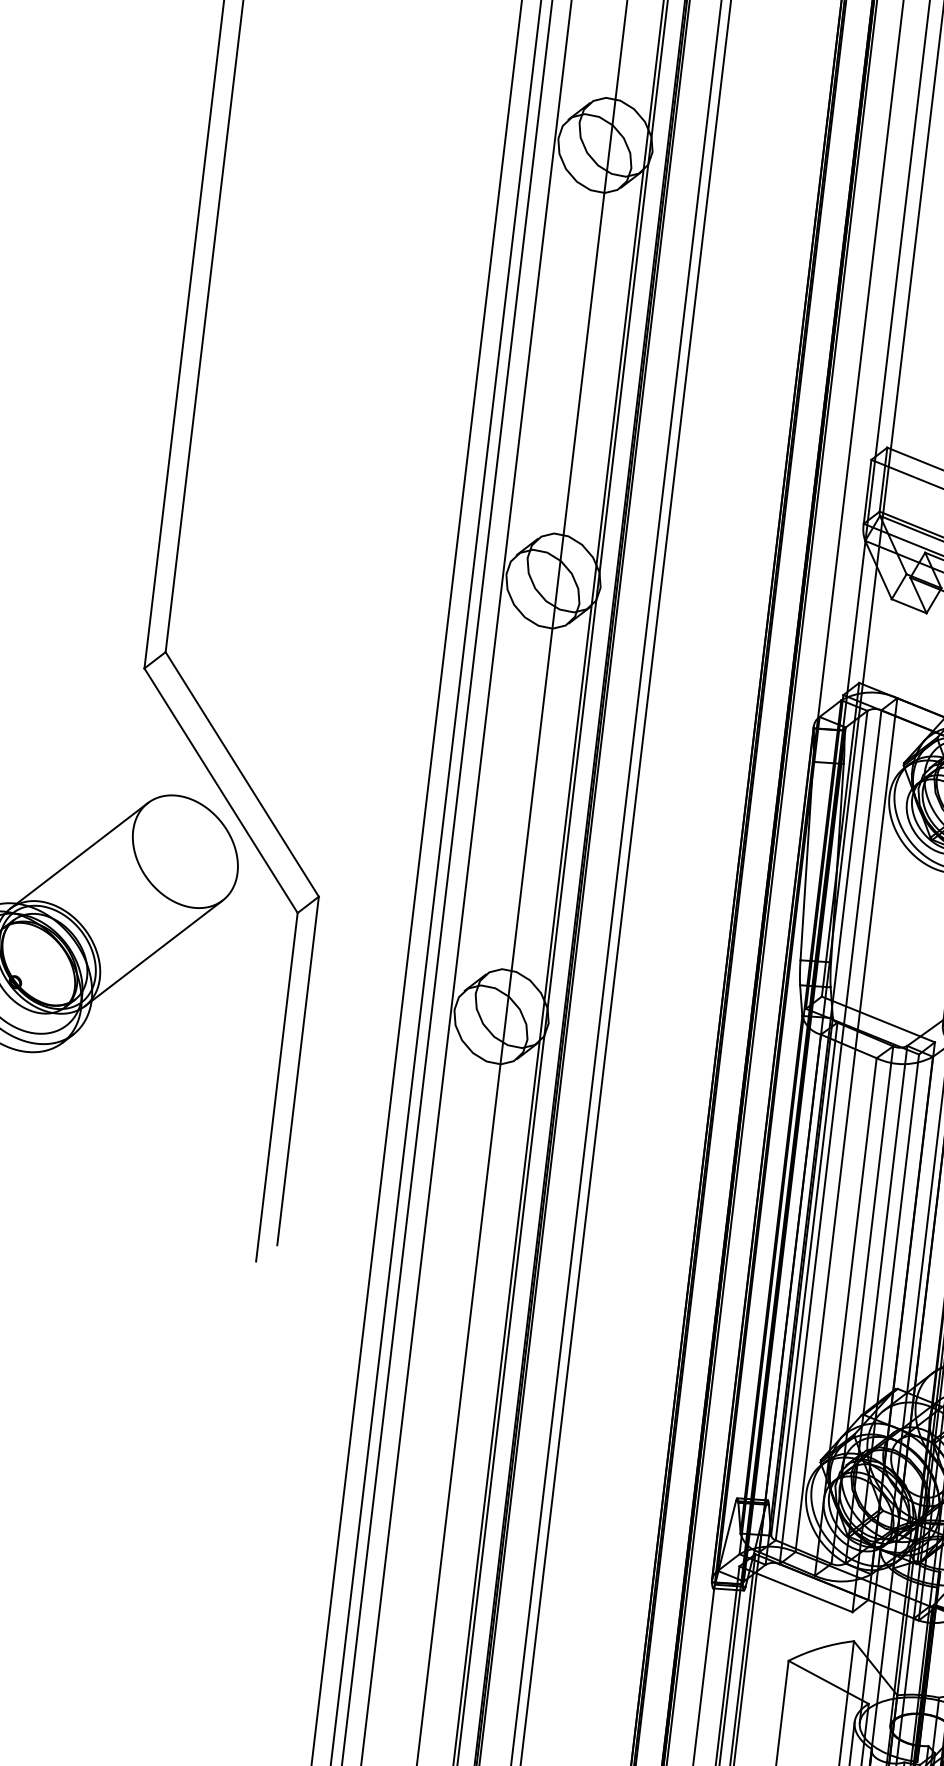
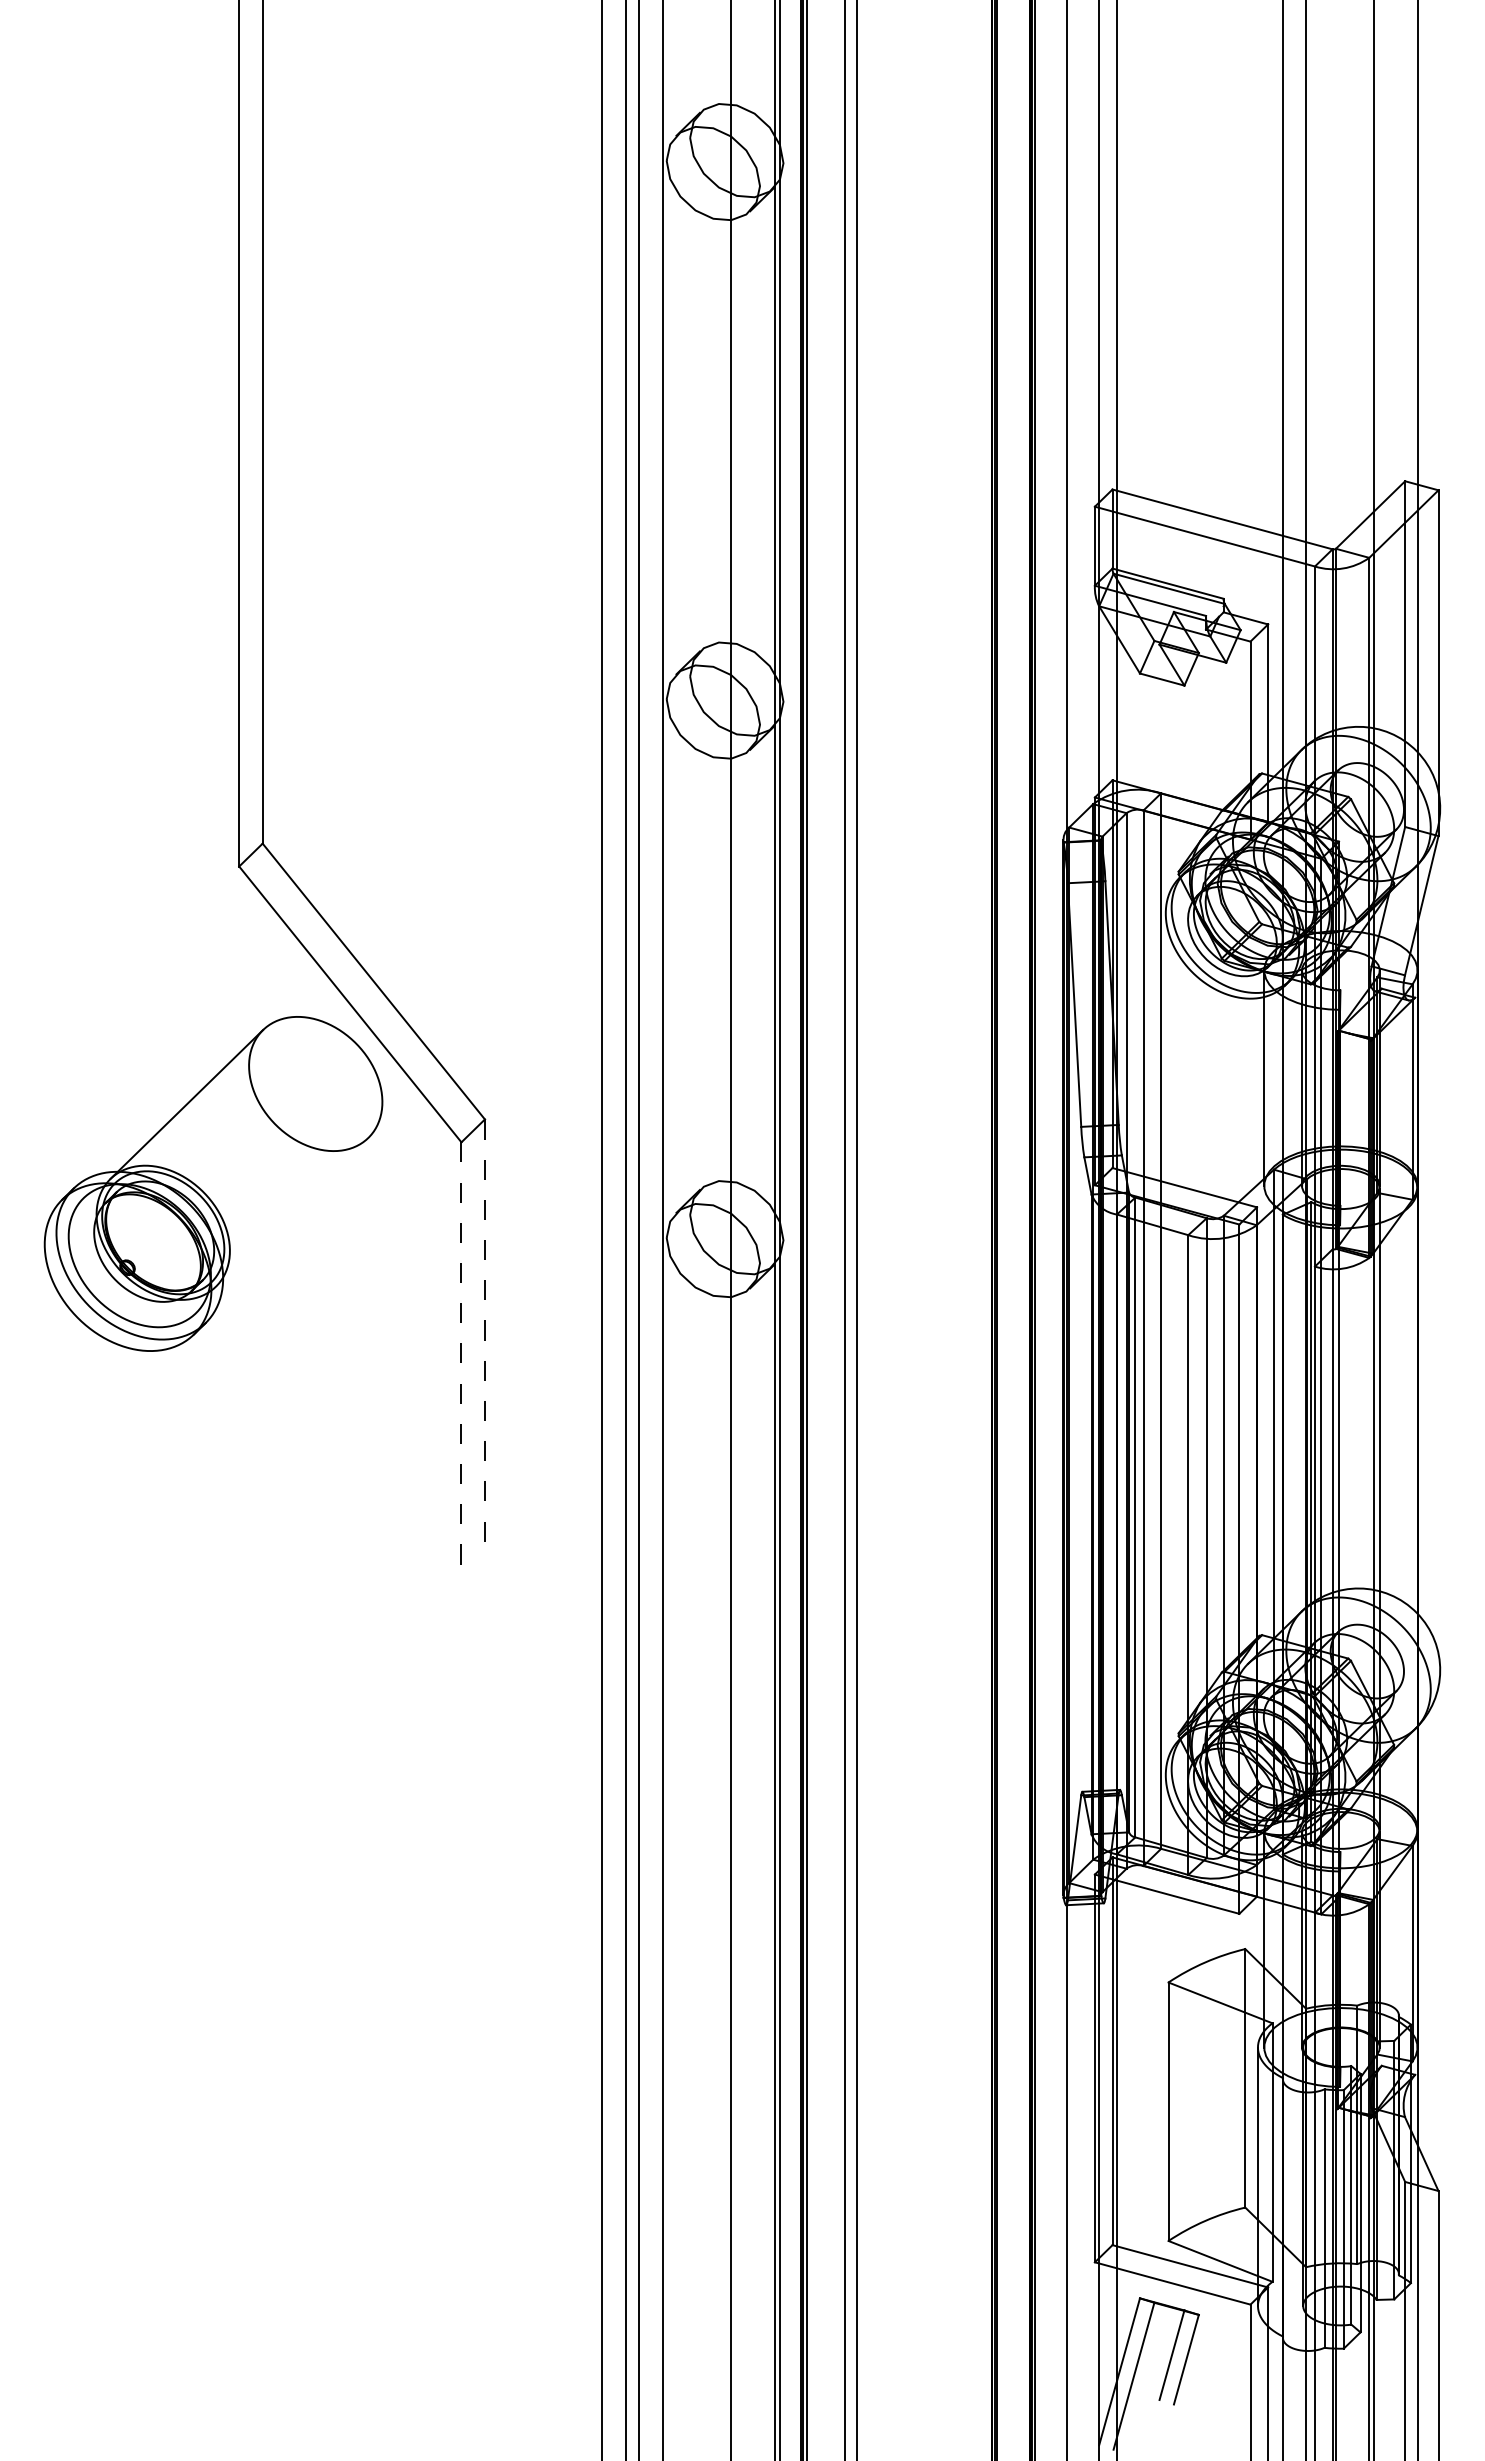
line: (153, 952) -> (291, 1211), removed
line: (297, 1071) -> (484, 1335), solid -> dashed
line: (276, 1087) -> (461, 1358), solid -> dashed

